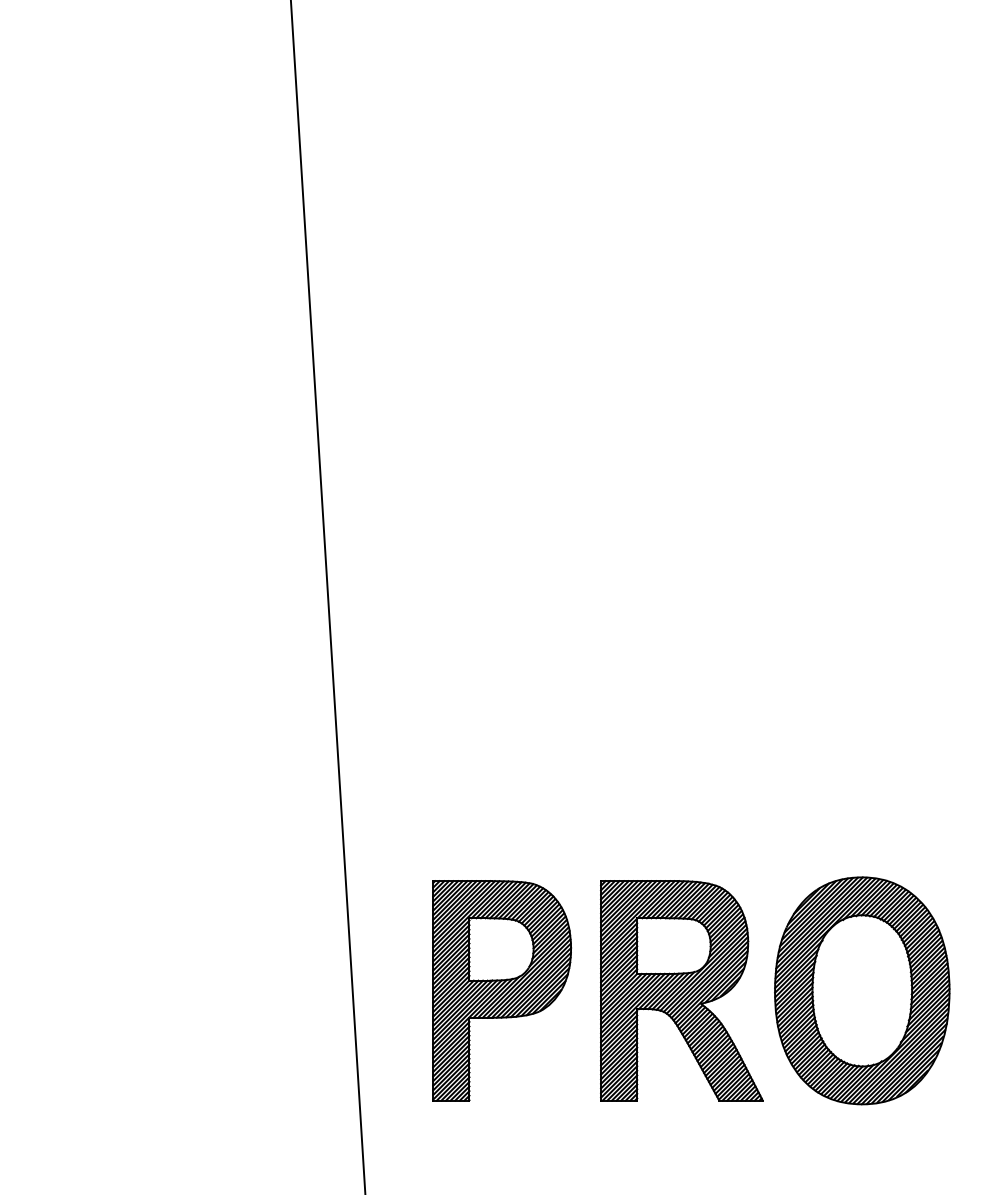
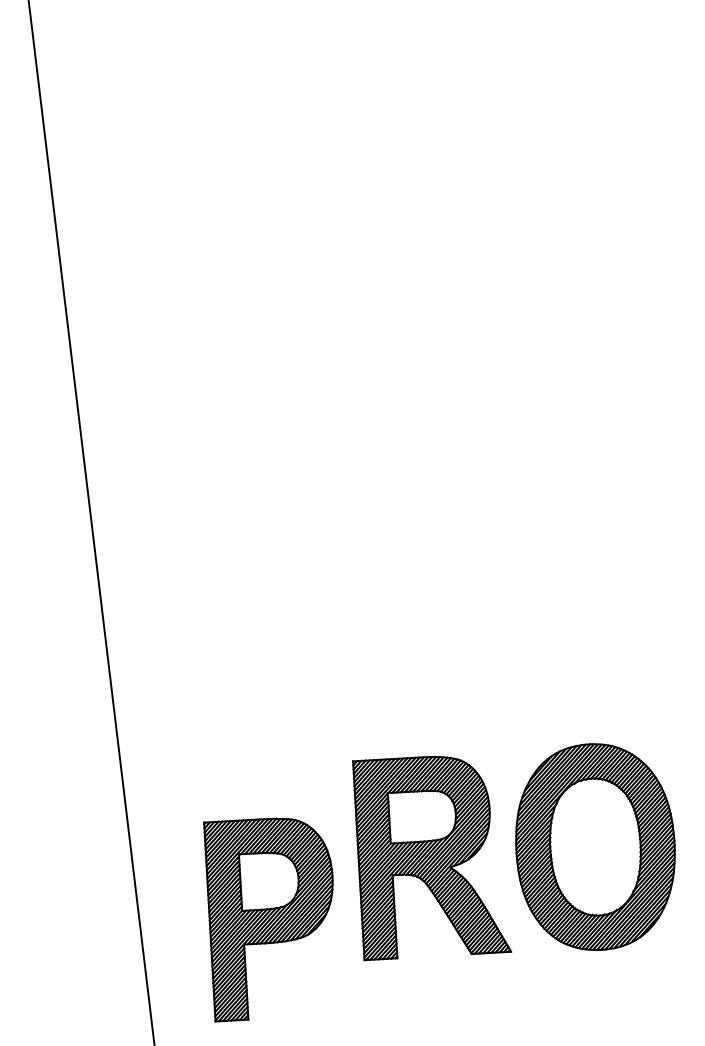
part: (502, 990) -> (272, 918), moved

